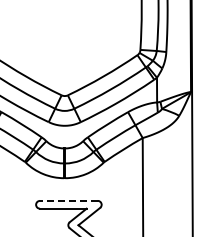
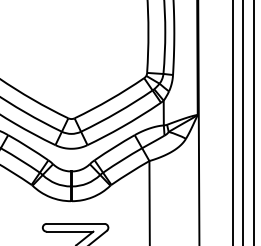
line: (68, 200) -> (75, 223), dashed -> solid

